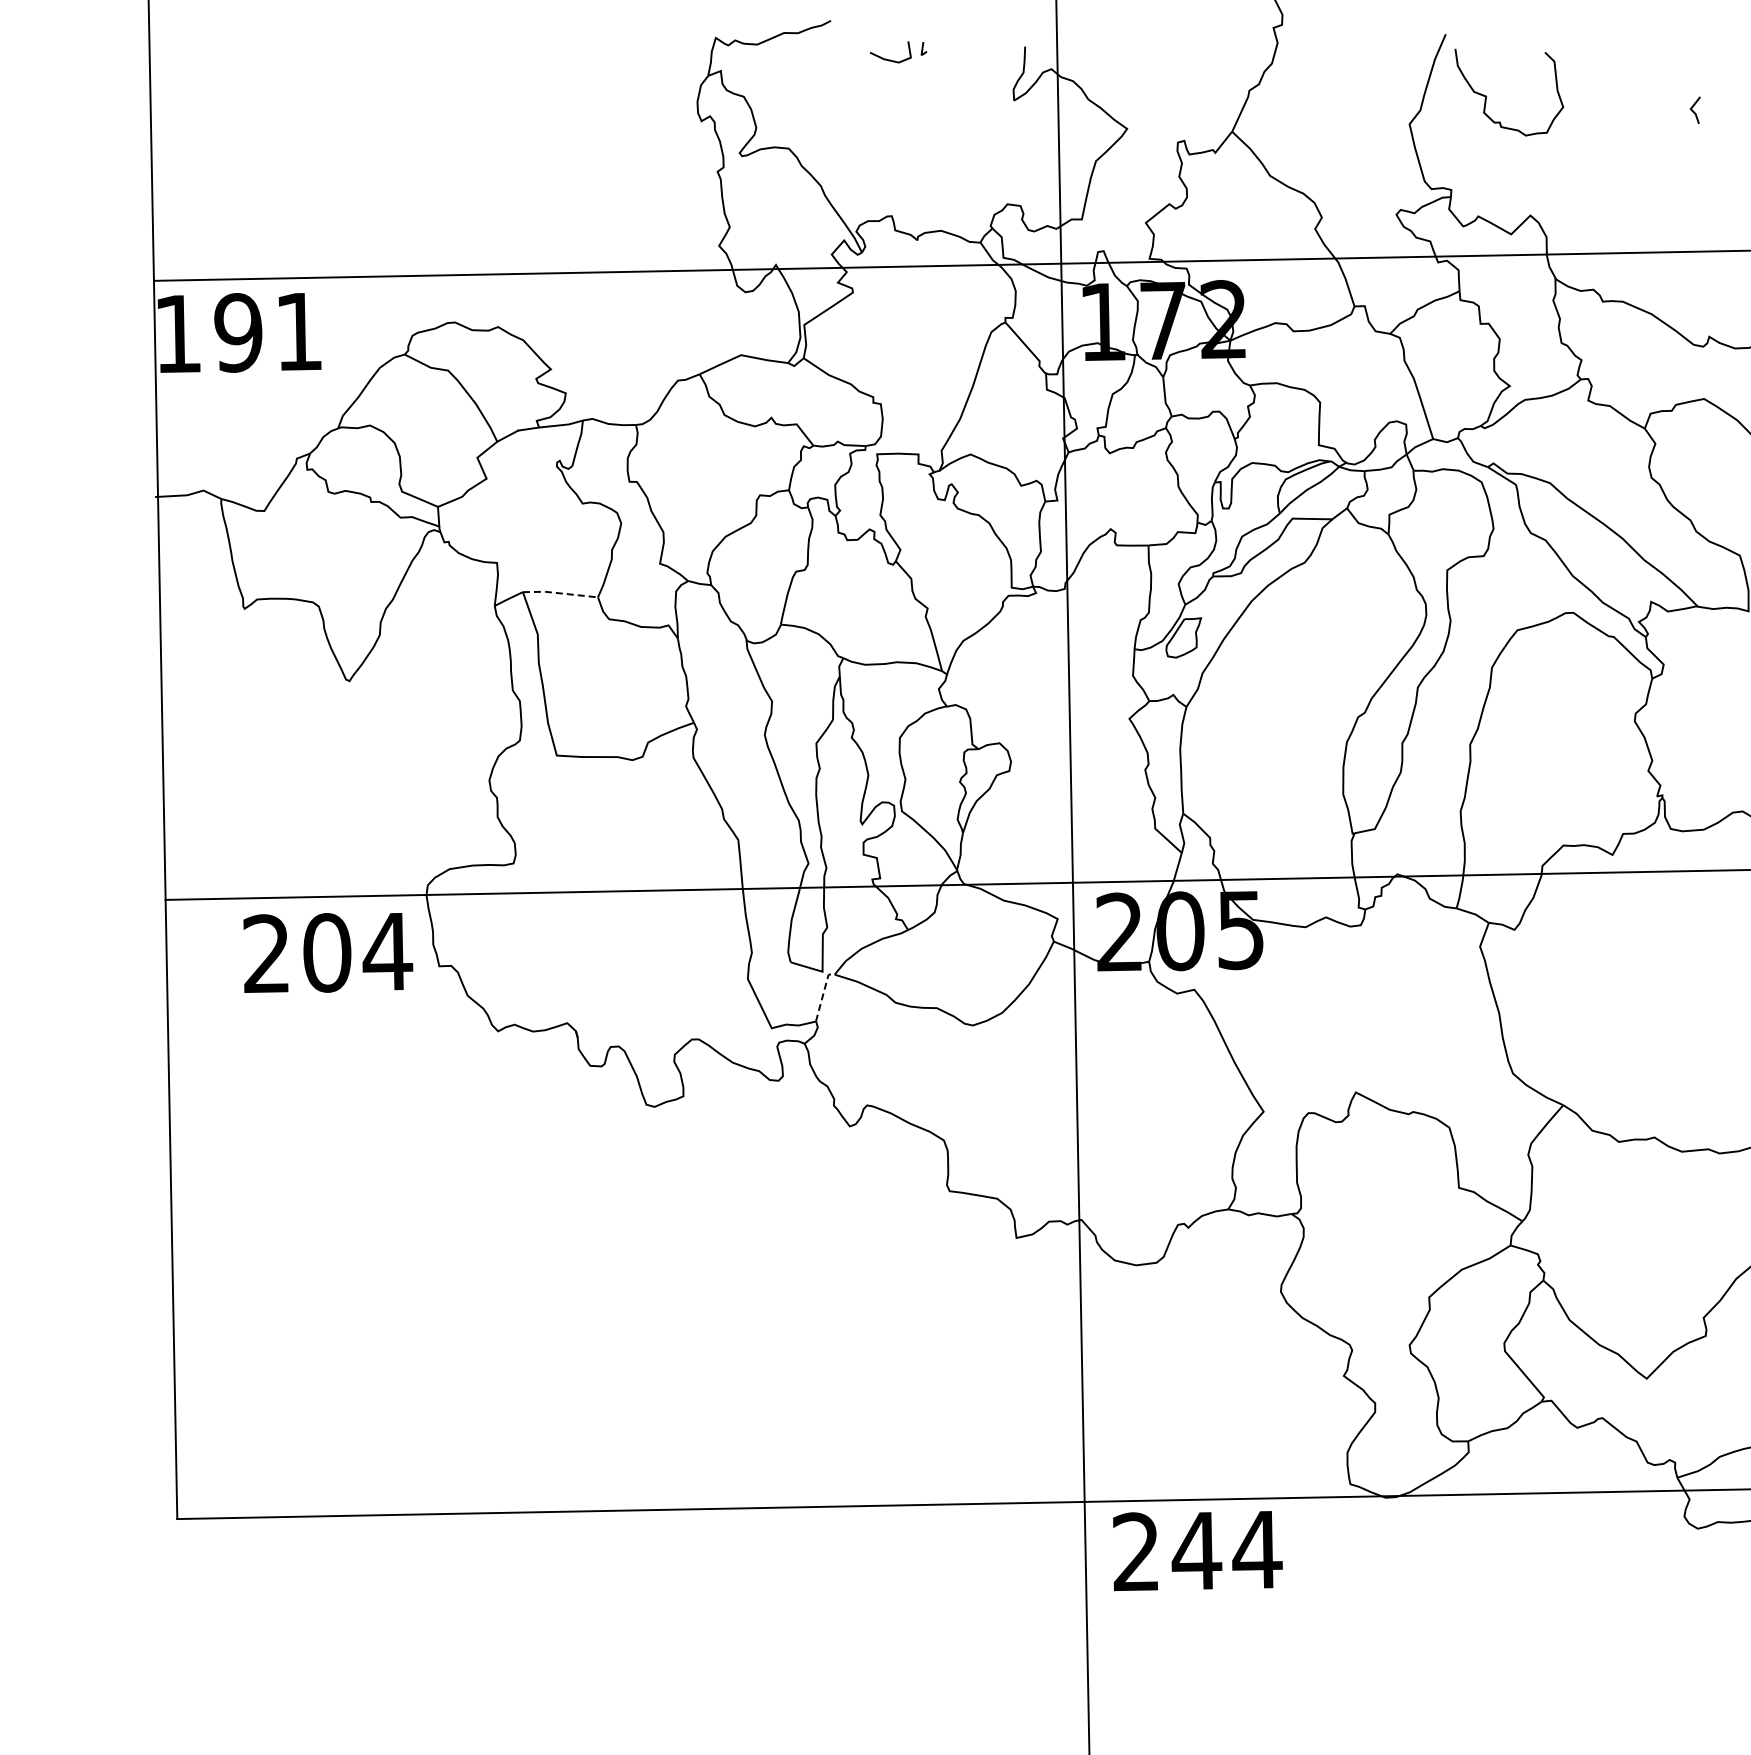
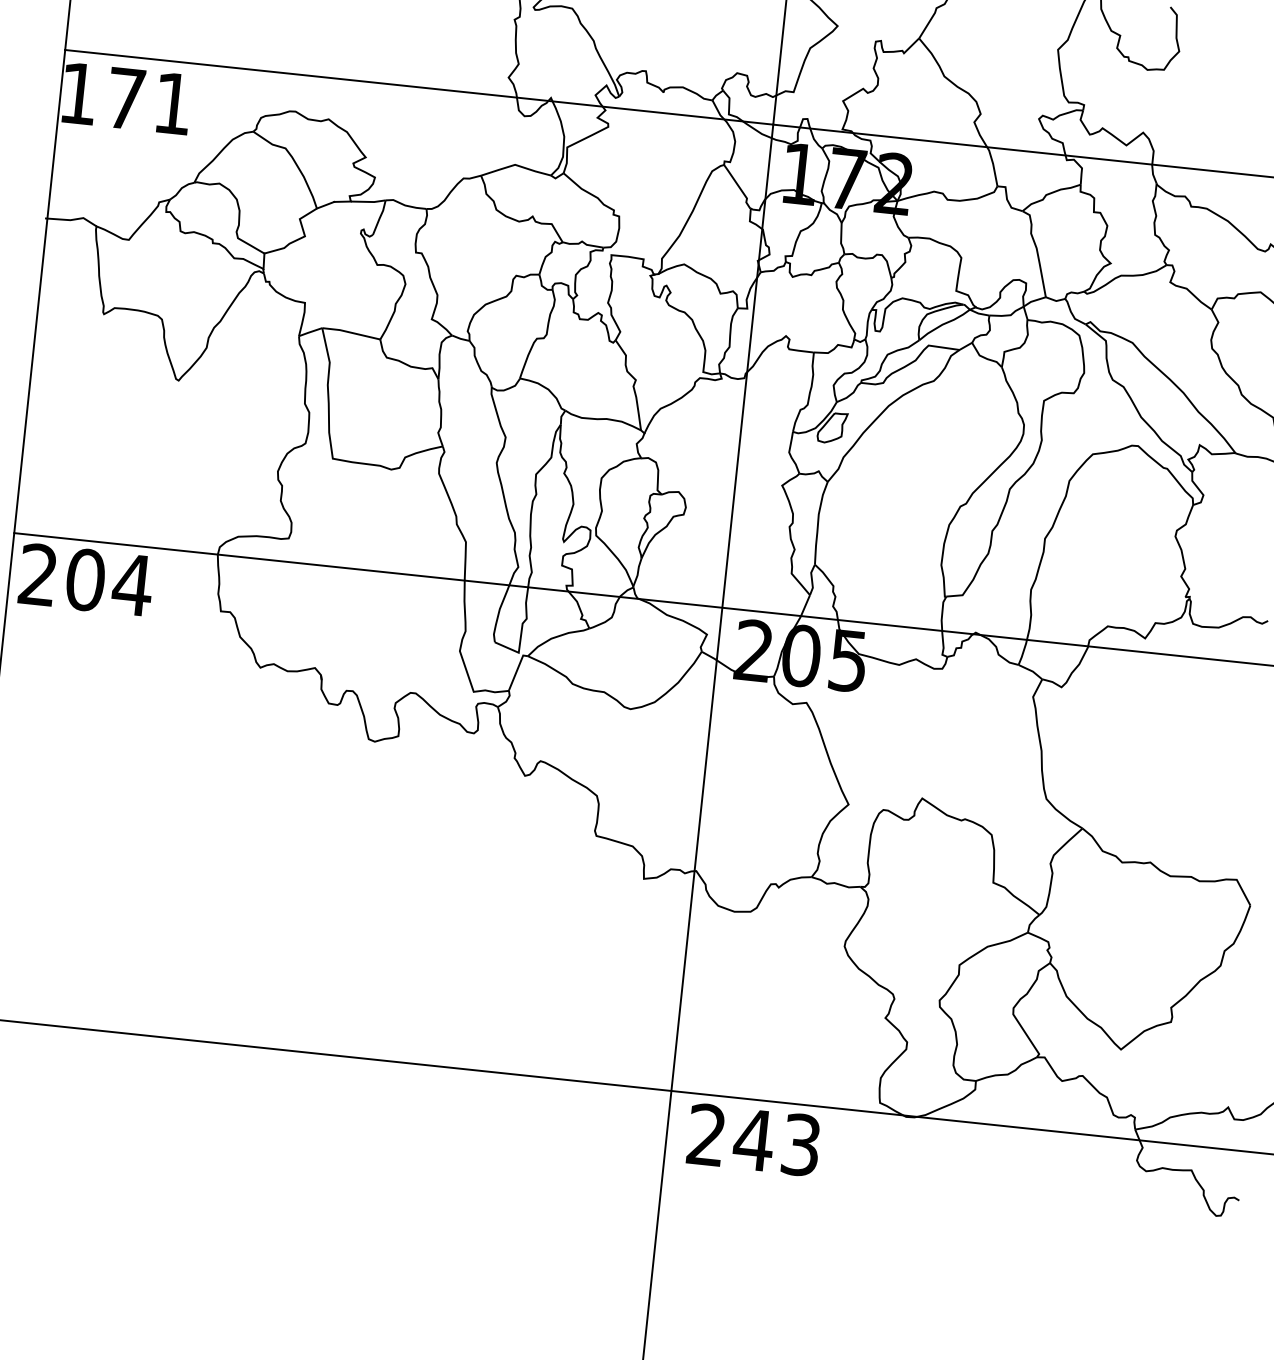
text: (238, 332) -> (126, 98), 191 -> 171
line: (560, 593) -> (351, 332), dashed -> solid
text: (328, 952) -> (86, 579), moved
line: (823, 994) -> (517, 670), dashed -> solid
text: (1257, 1549) -> (801, 1144), 244 -> 243

